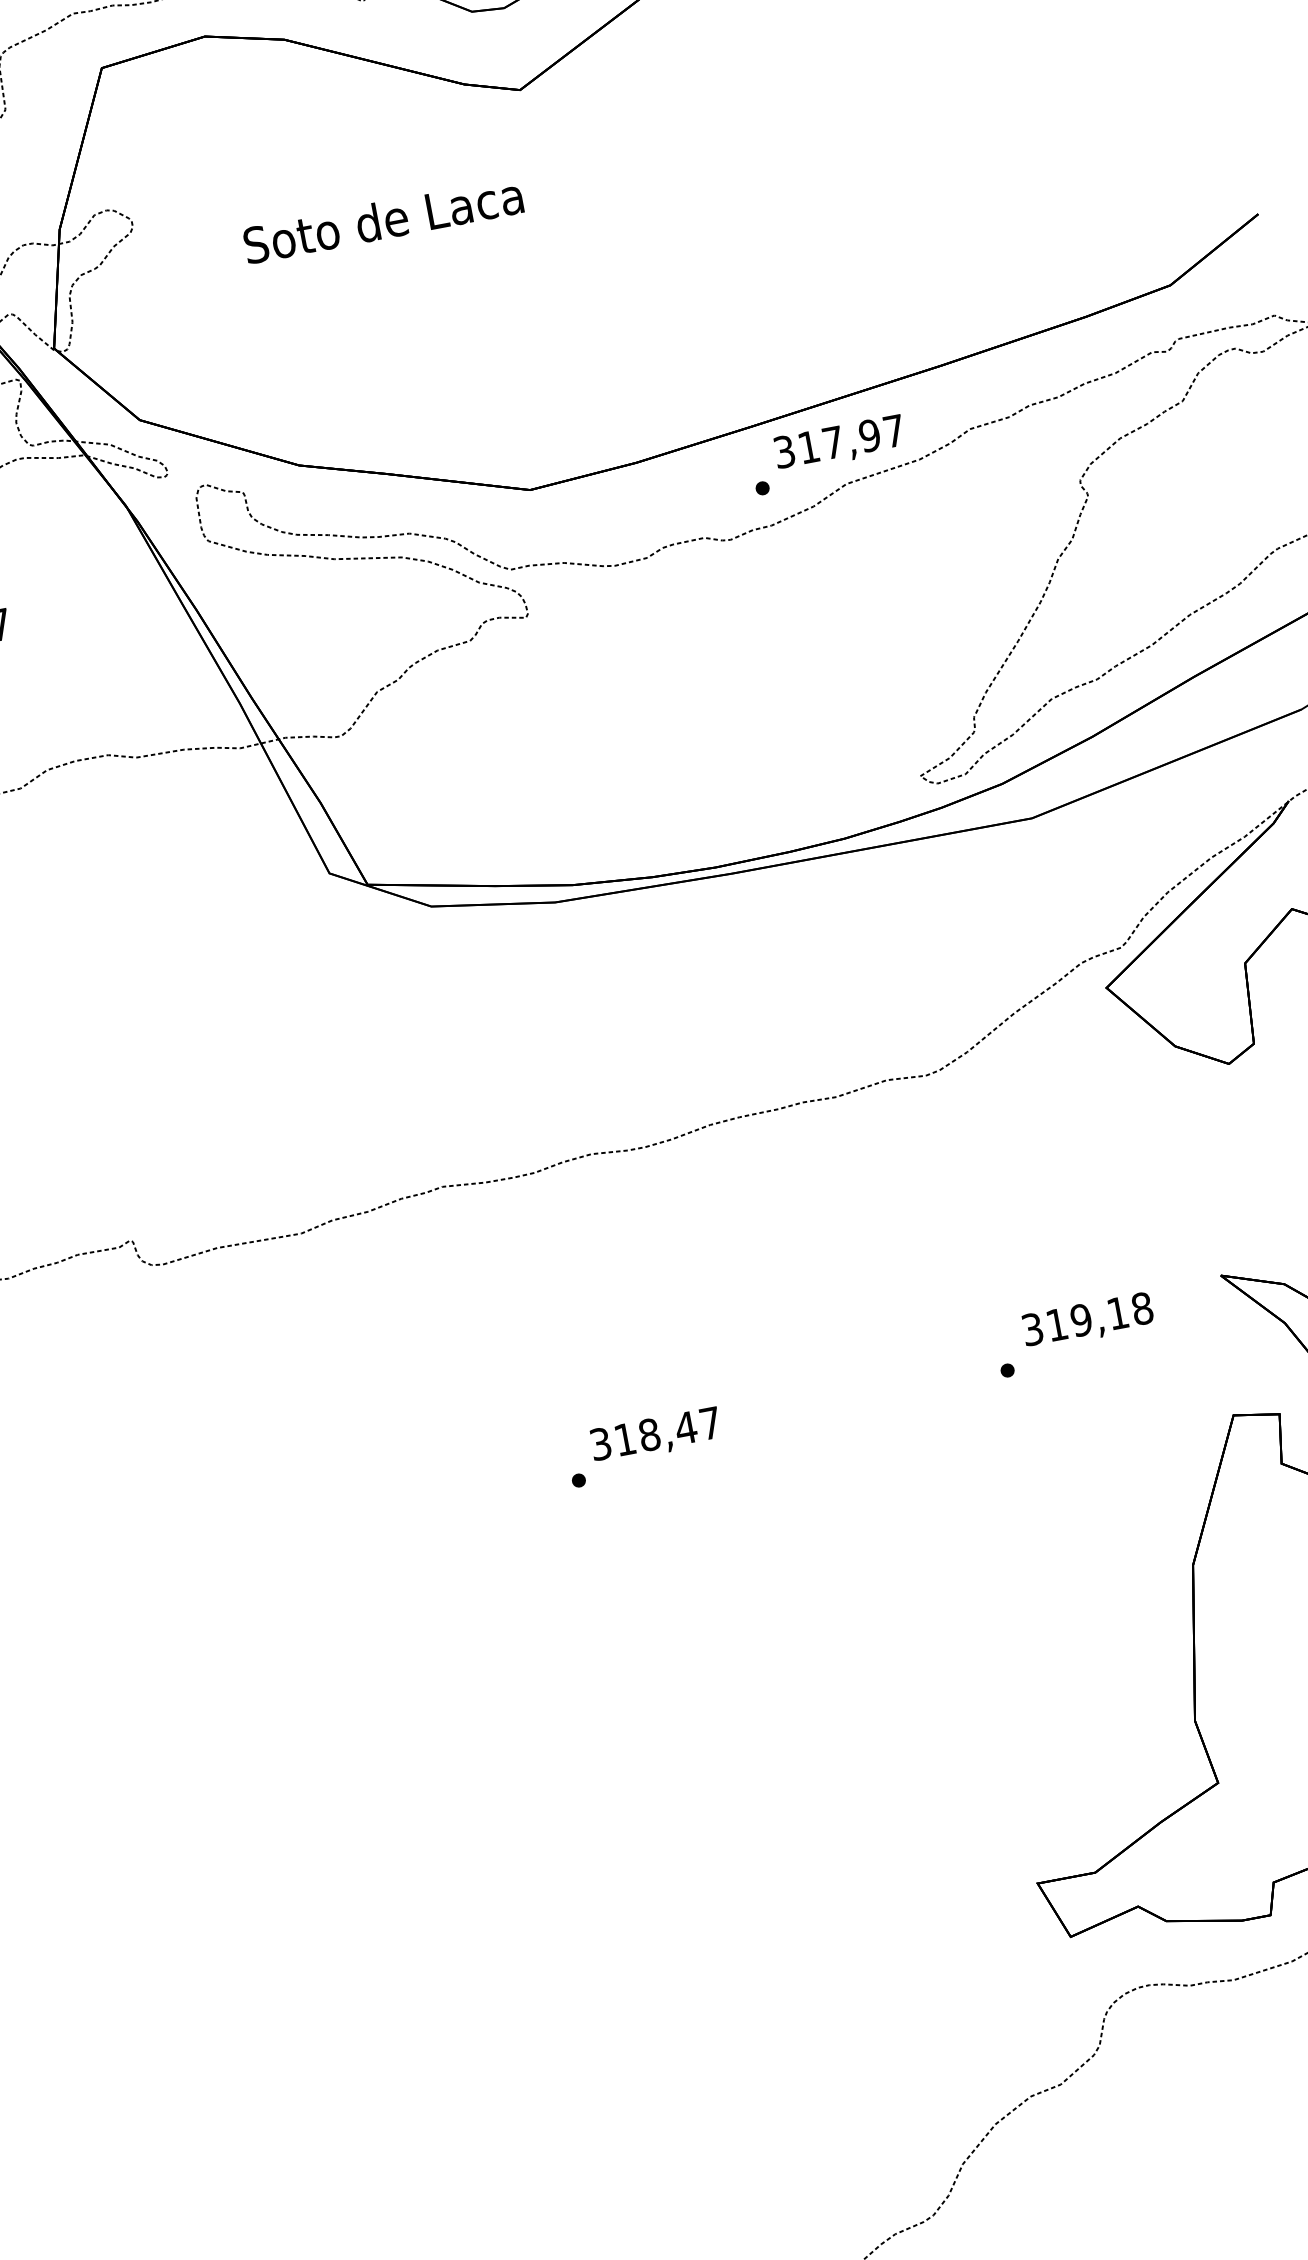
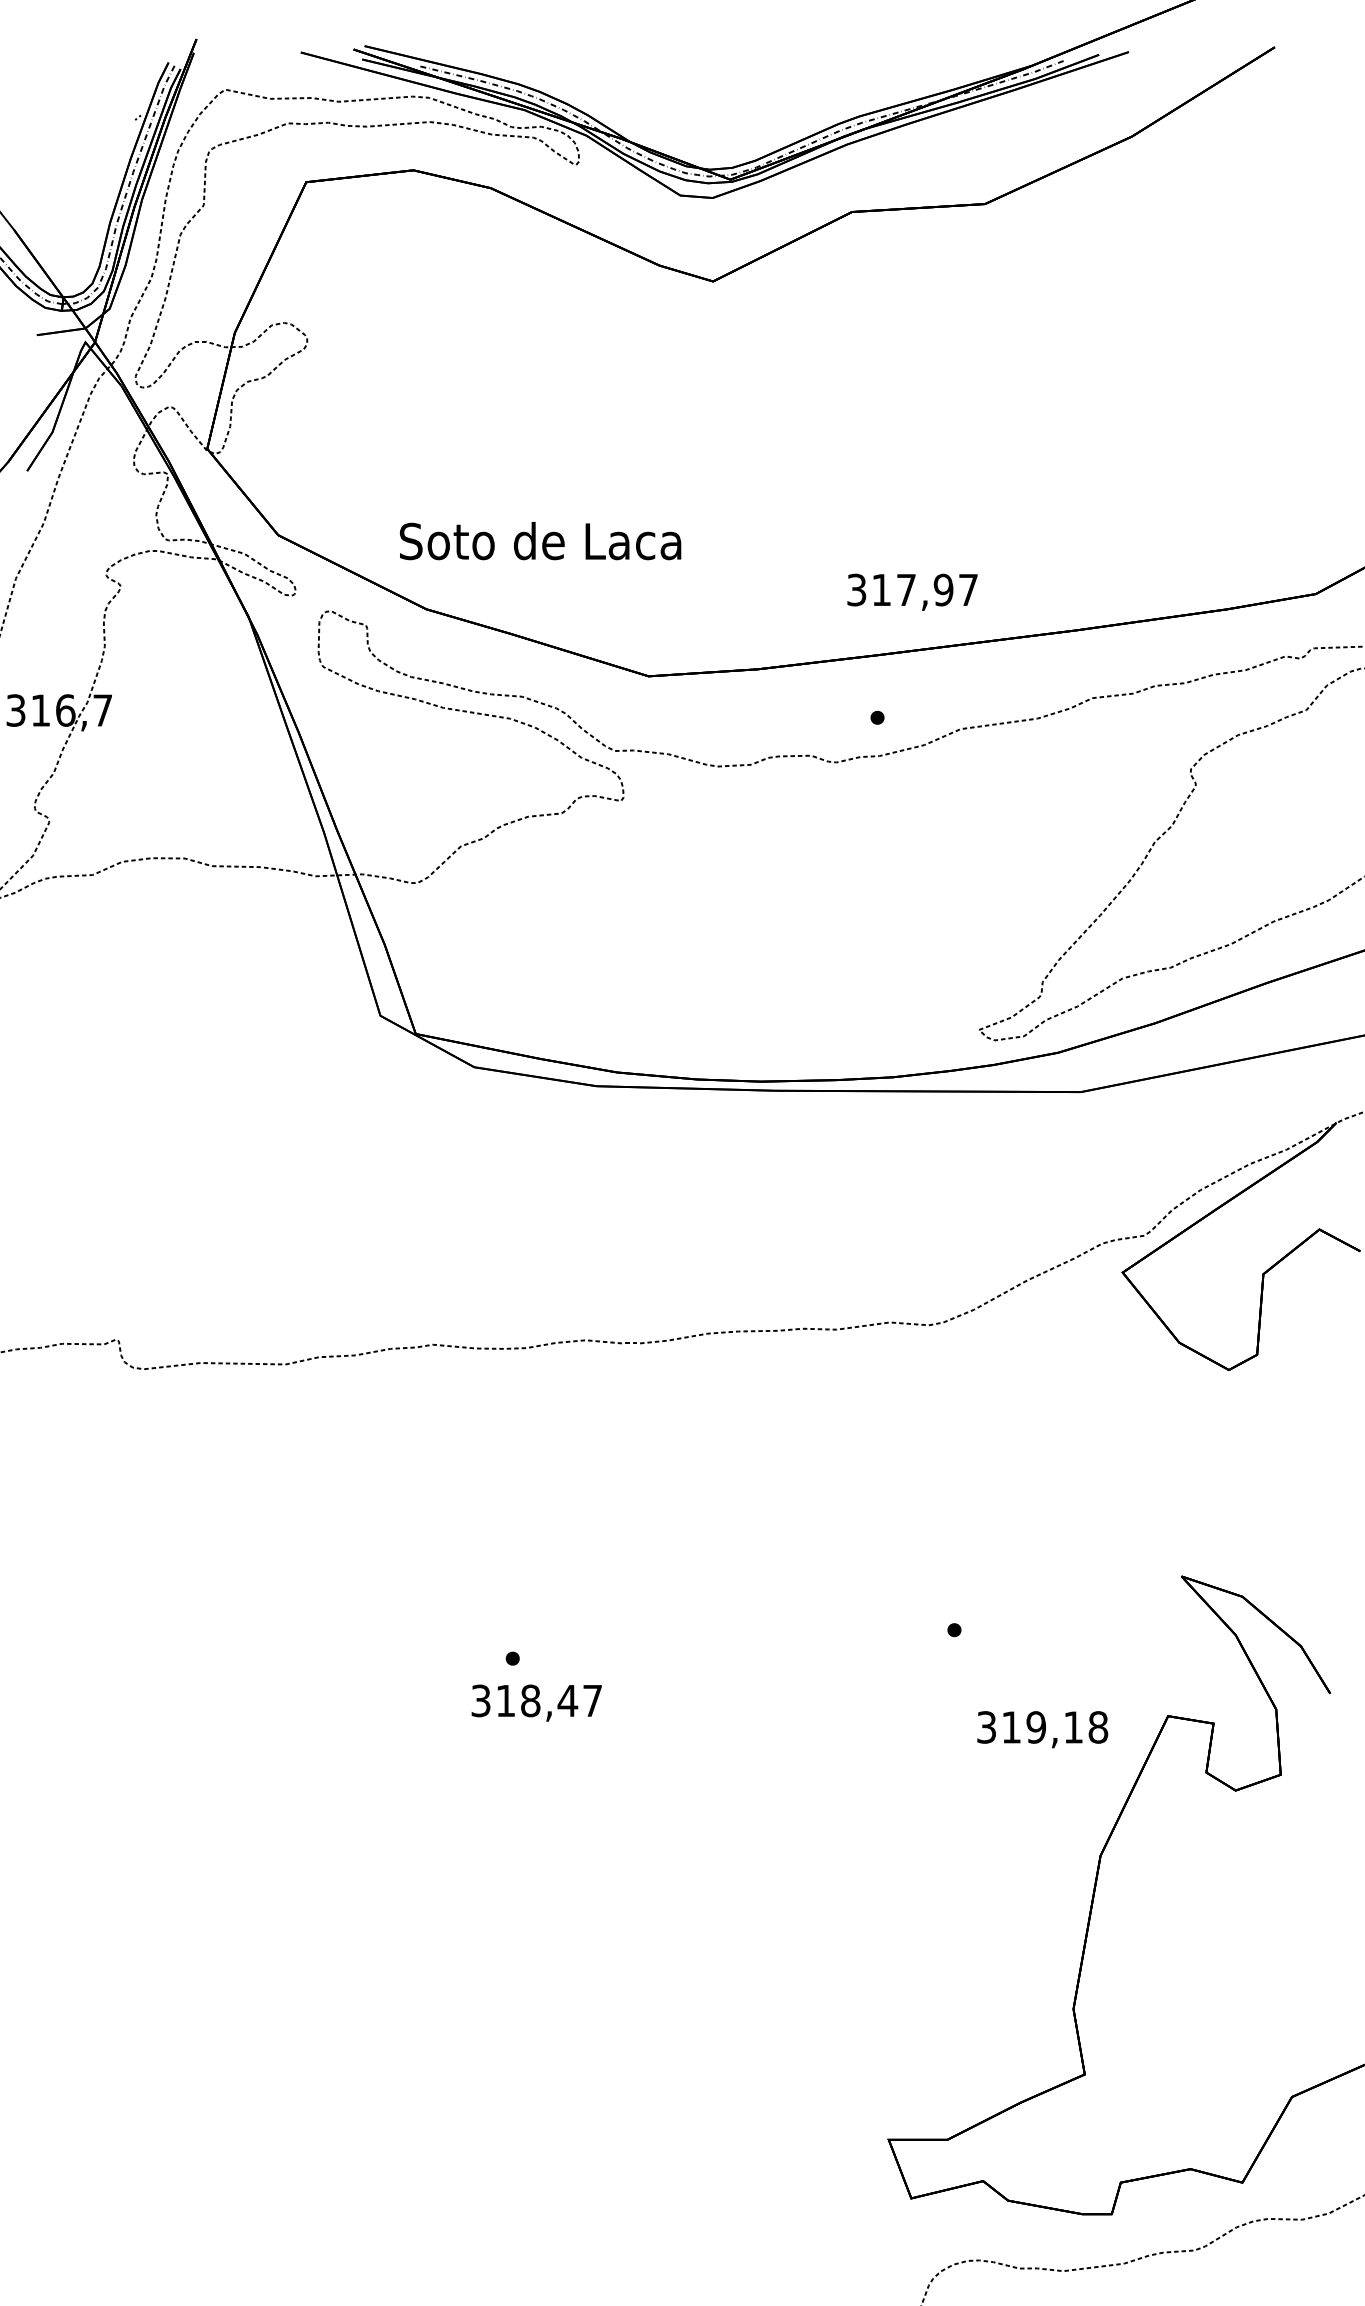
text: (383, 220) -> (540, 541), moved
text: (839, 442) -> (912, 591), moved
text: (1087, 1321) -> (1042, 1729), moved
text: (655, 1435) -> (536, 1702), moved

